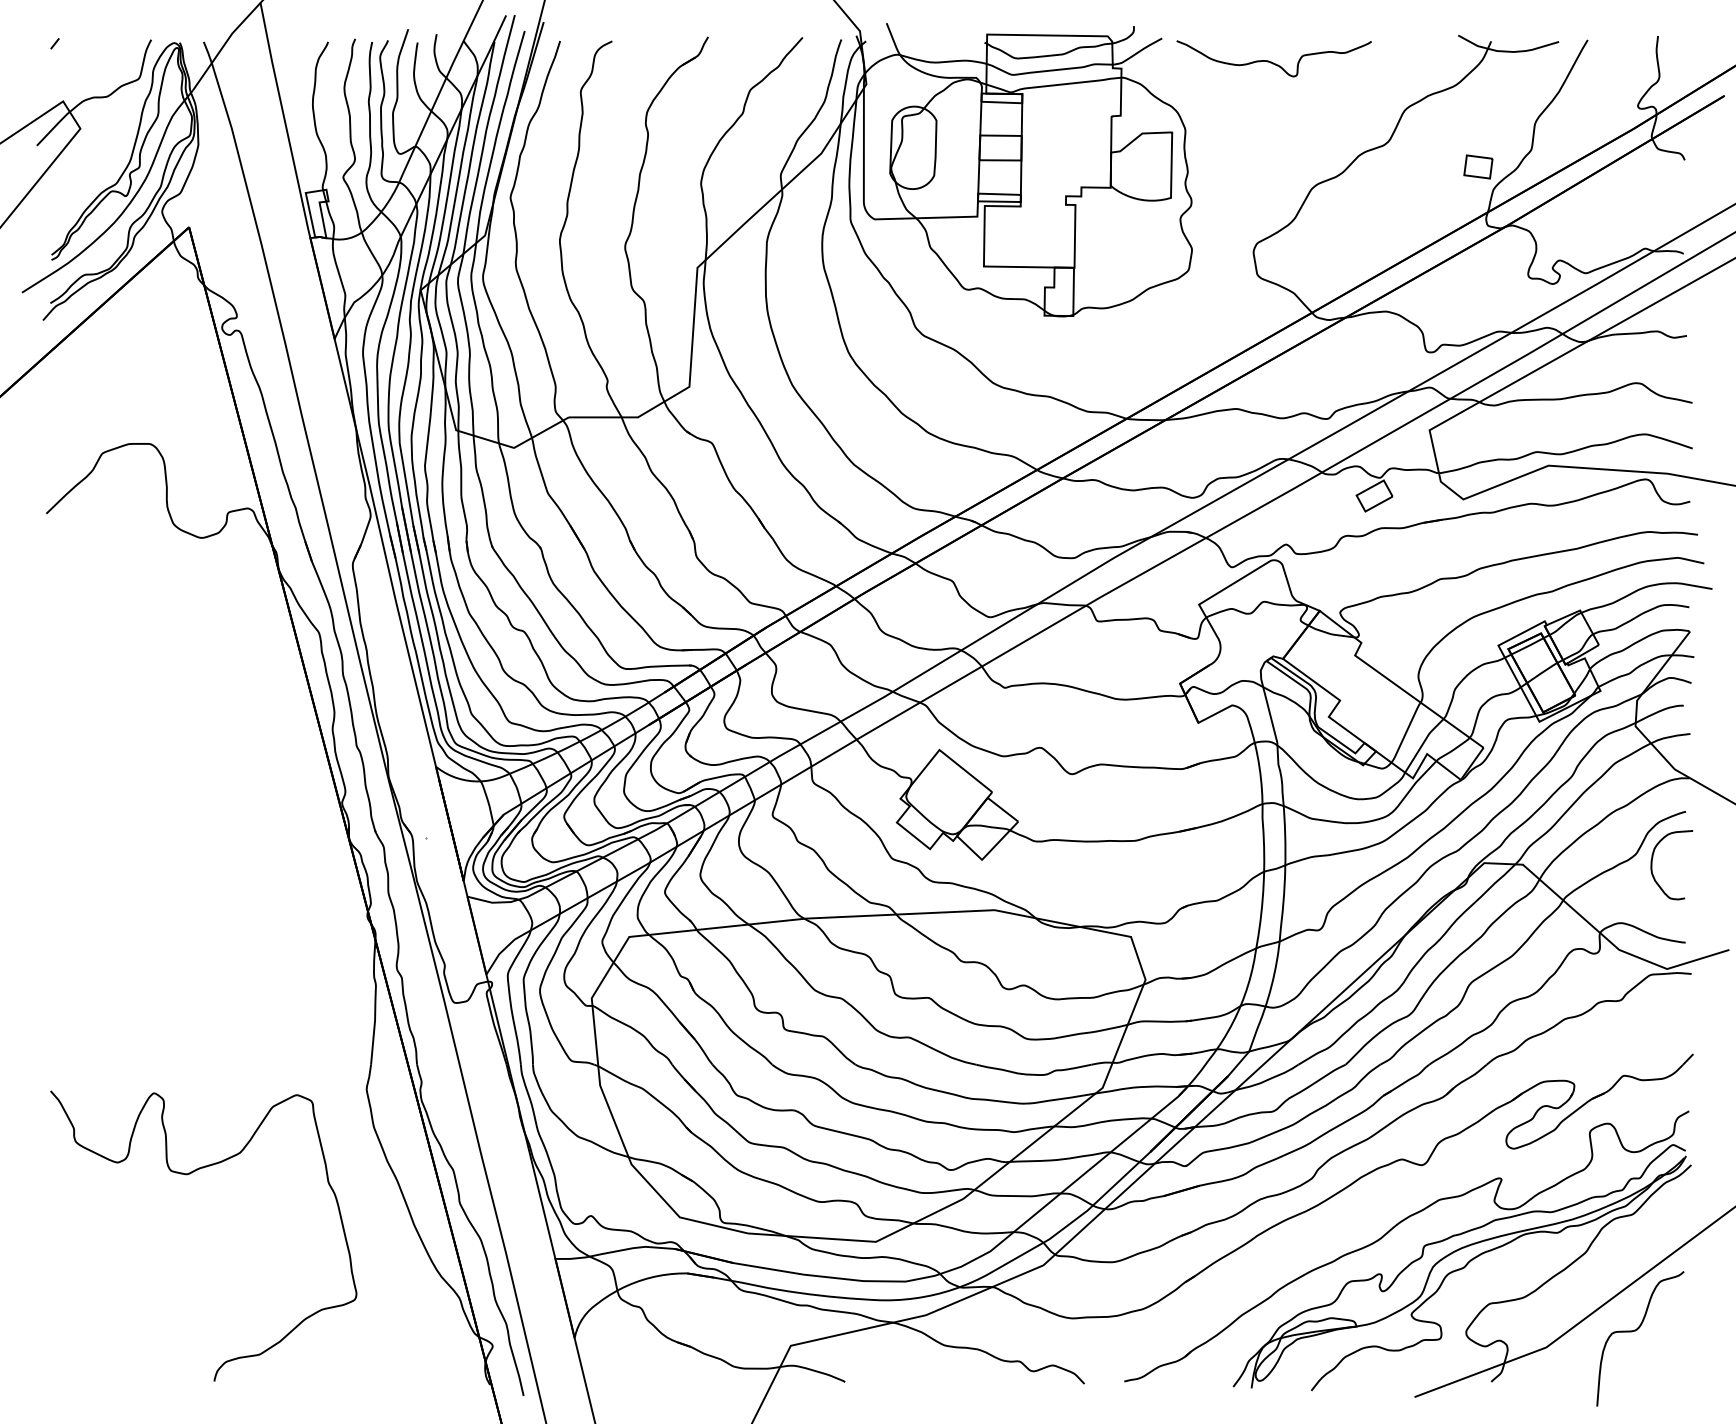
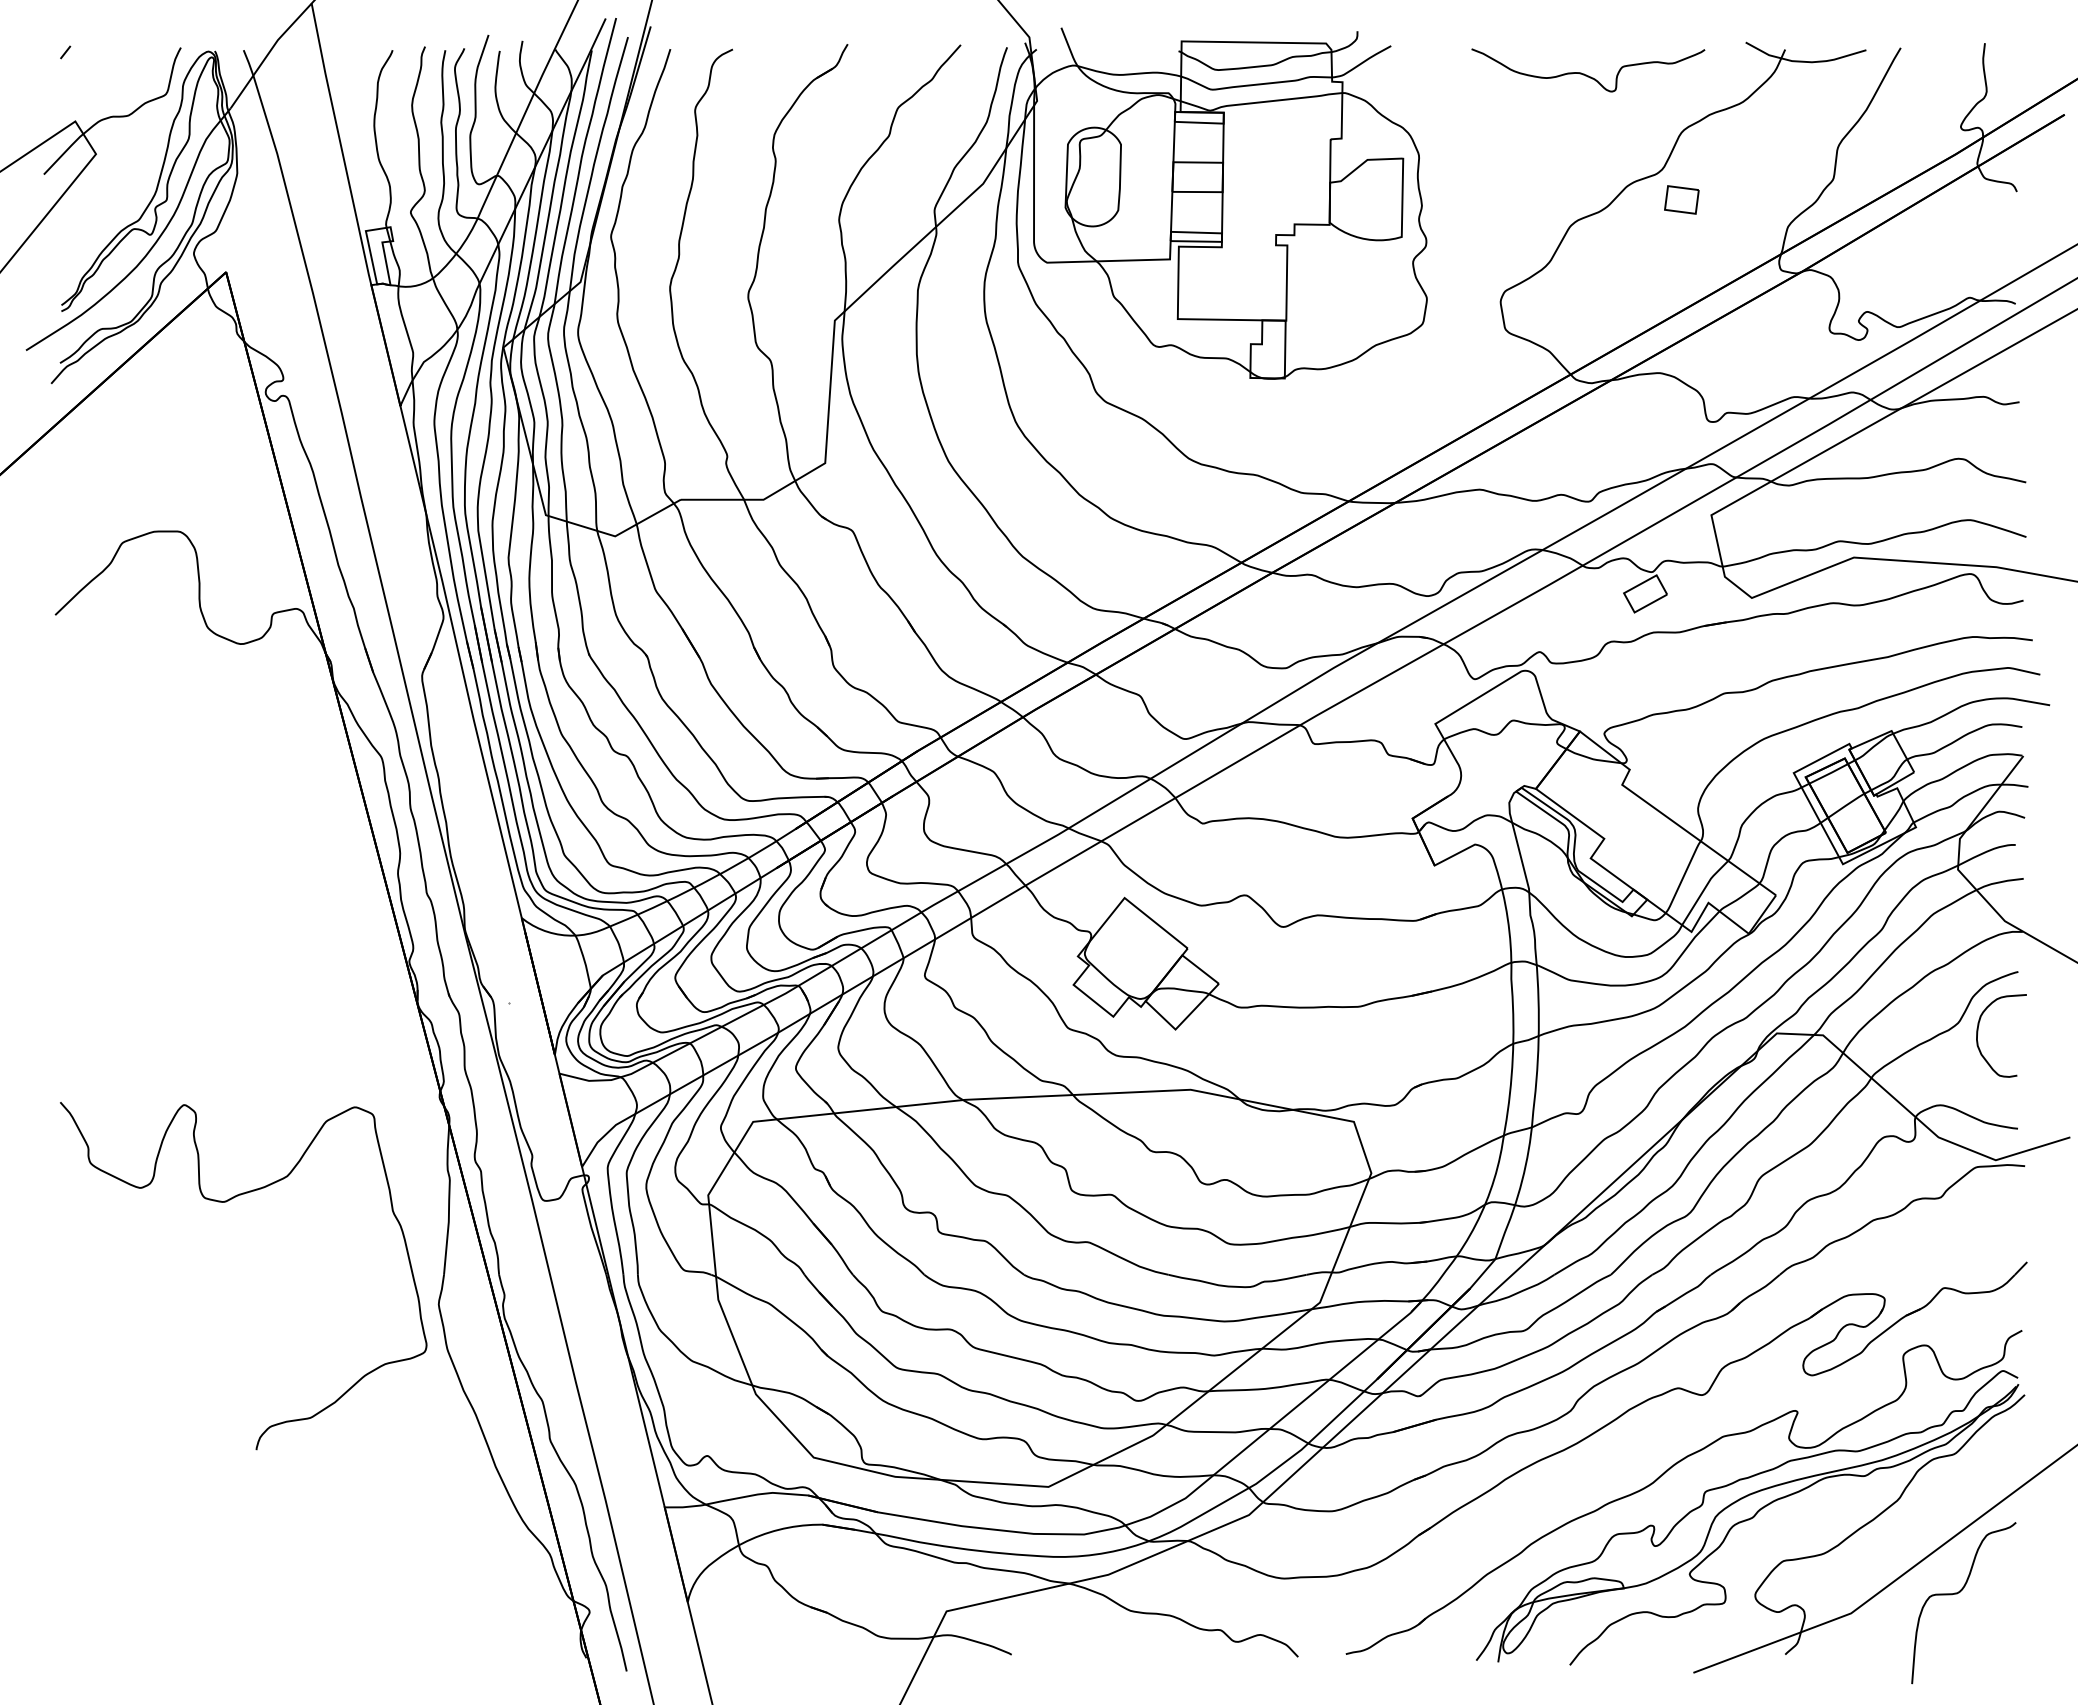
curve: (1272, 62) -> (1586, 74), moved
part: (1478, 166) -> (1681, 199), moved
curve: (189, 1174) -> (226, 1202), moved

